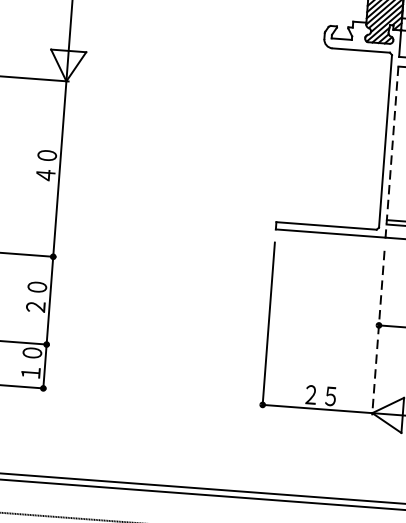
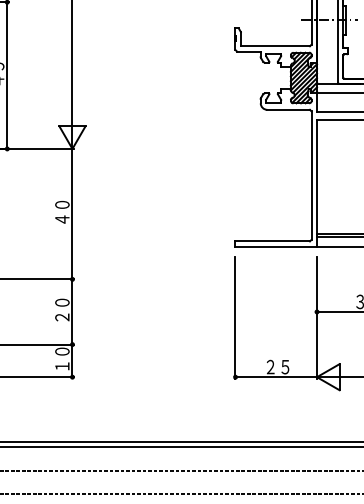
line: (391, 152) -> (316, 183), dashed -> solid
line: (377, 334) -> (316, 318), dashed -> solid

